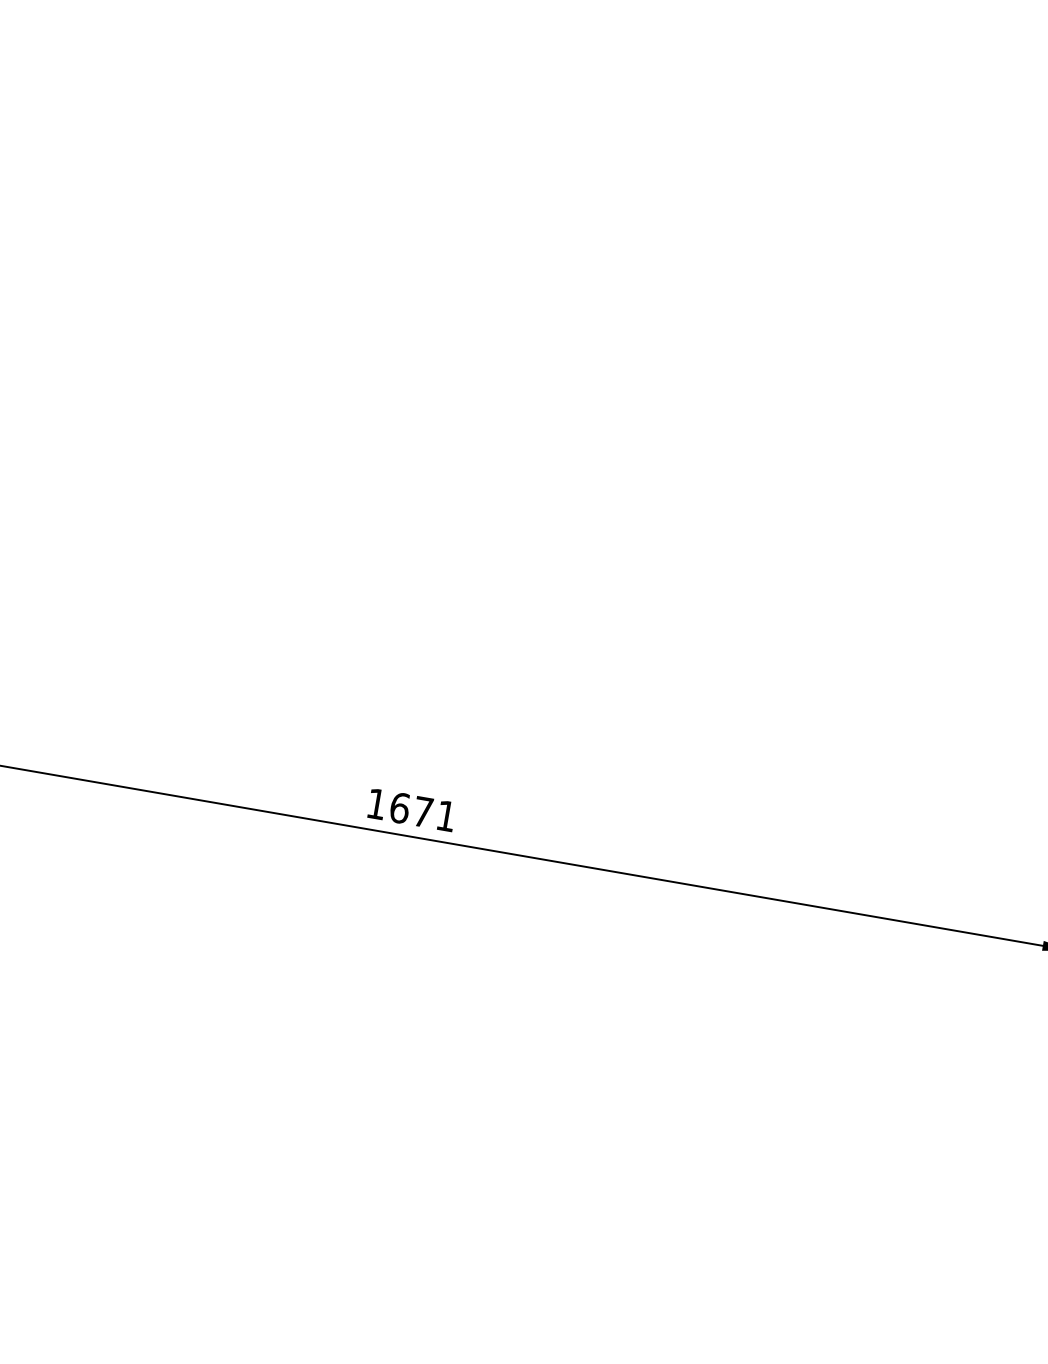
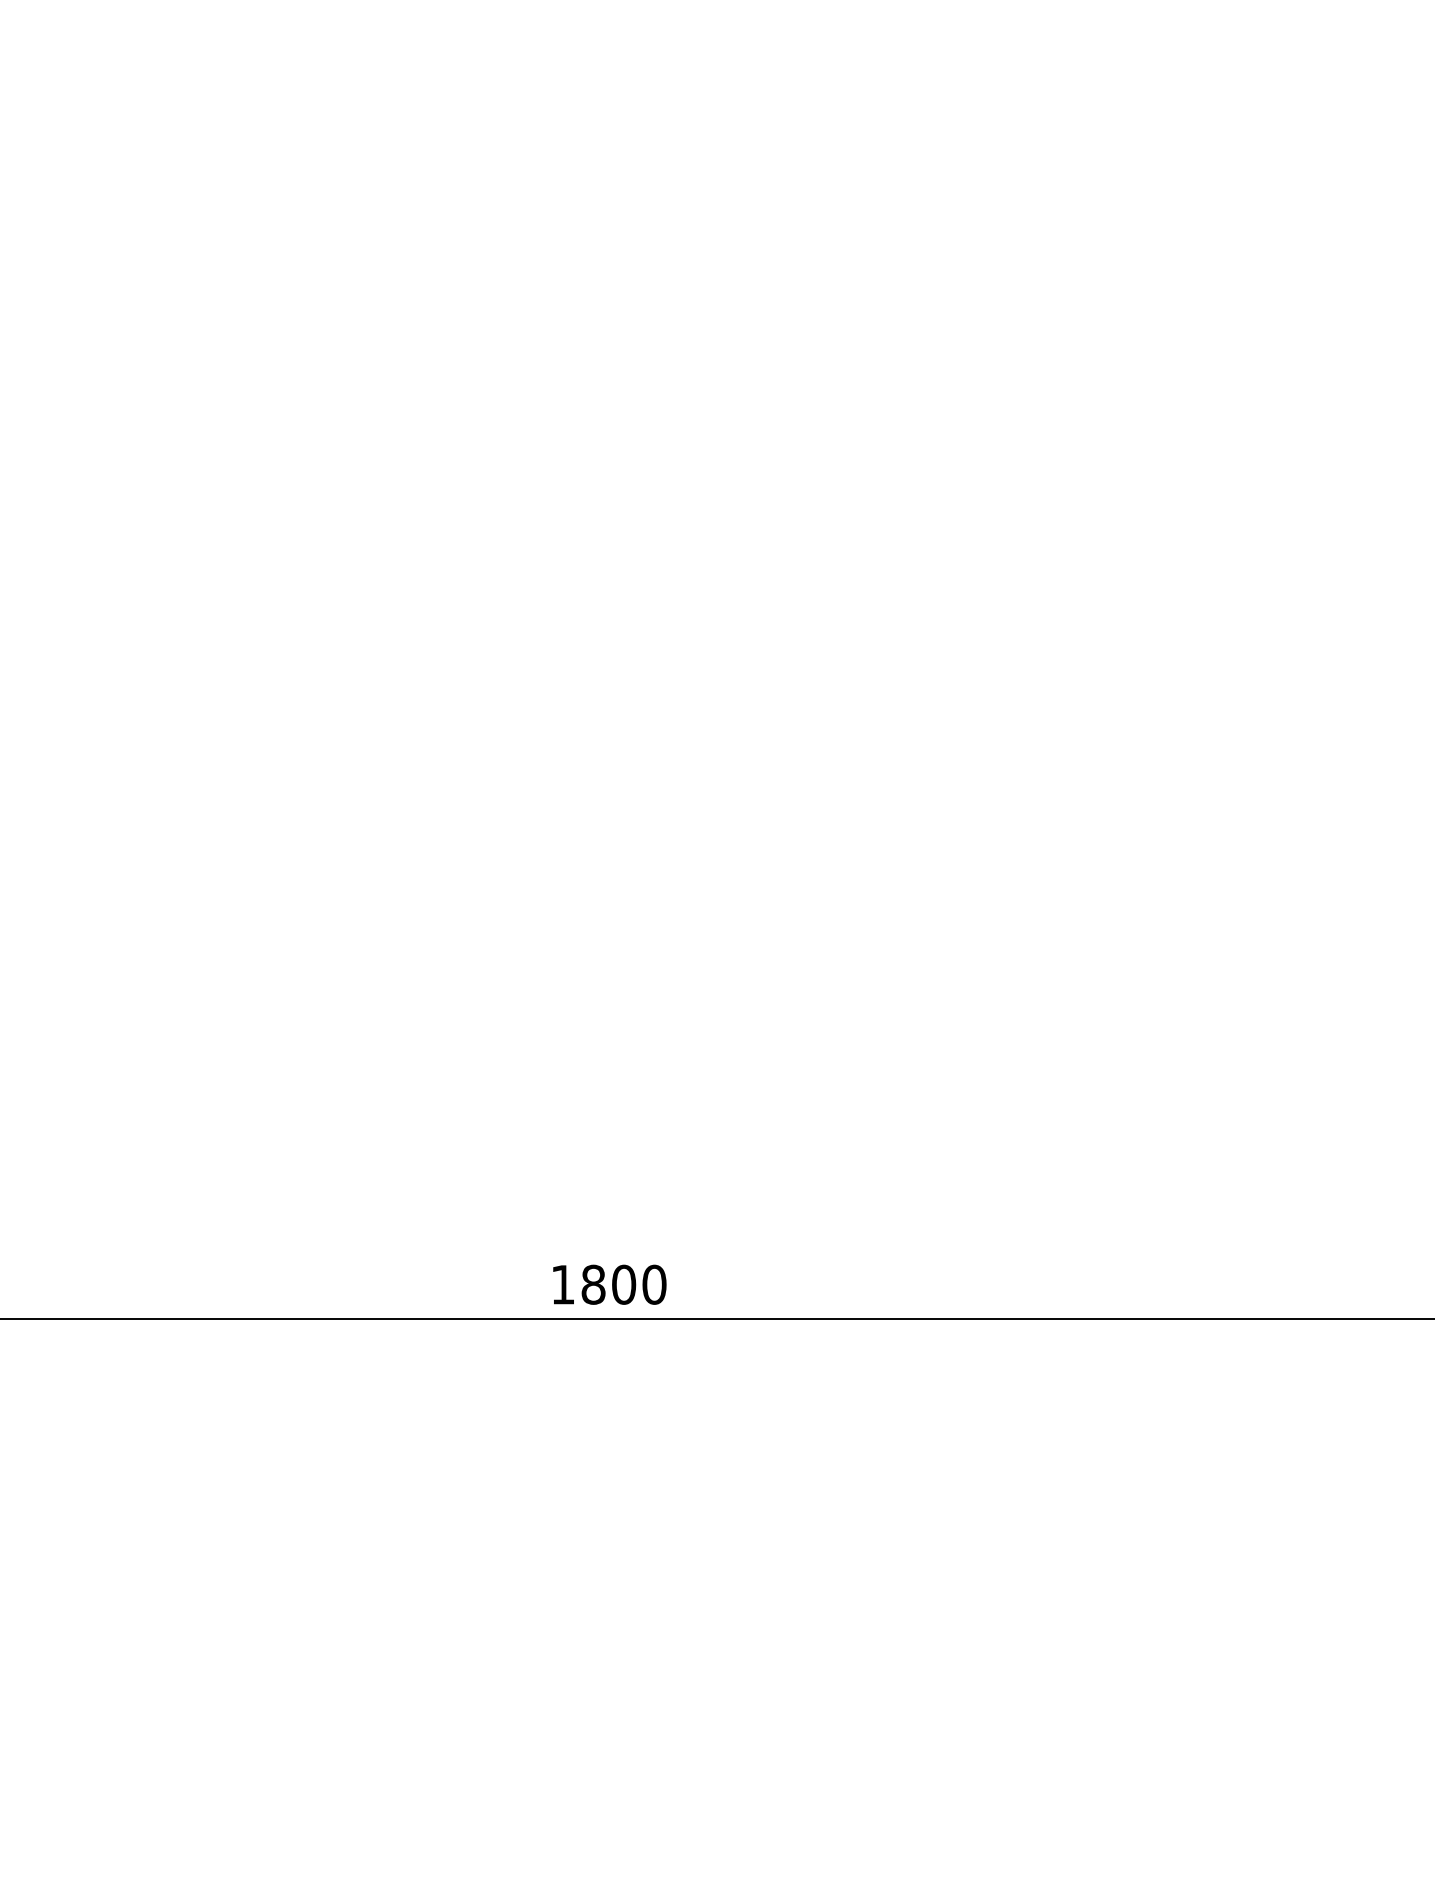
text: (422, 811) -> (623, 1284), 1671 -> 1800

